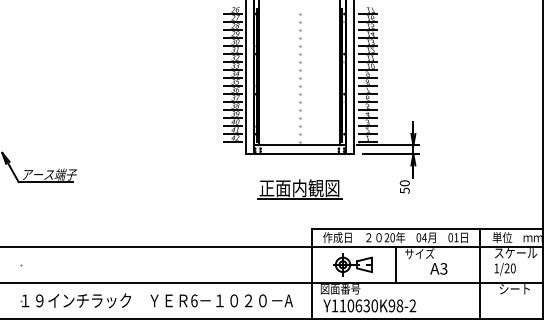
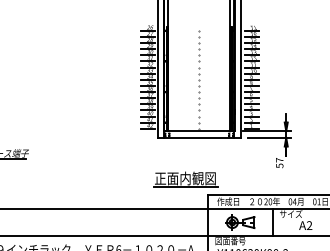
text: (404, 183) -> (279, 160), 50 -> 57
part: (299, 189) -> (185, 179), moved
text: (443, 268) -> (309, 225), A3 -> A2

